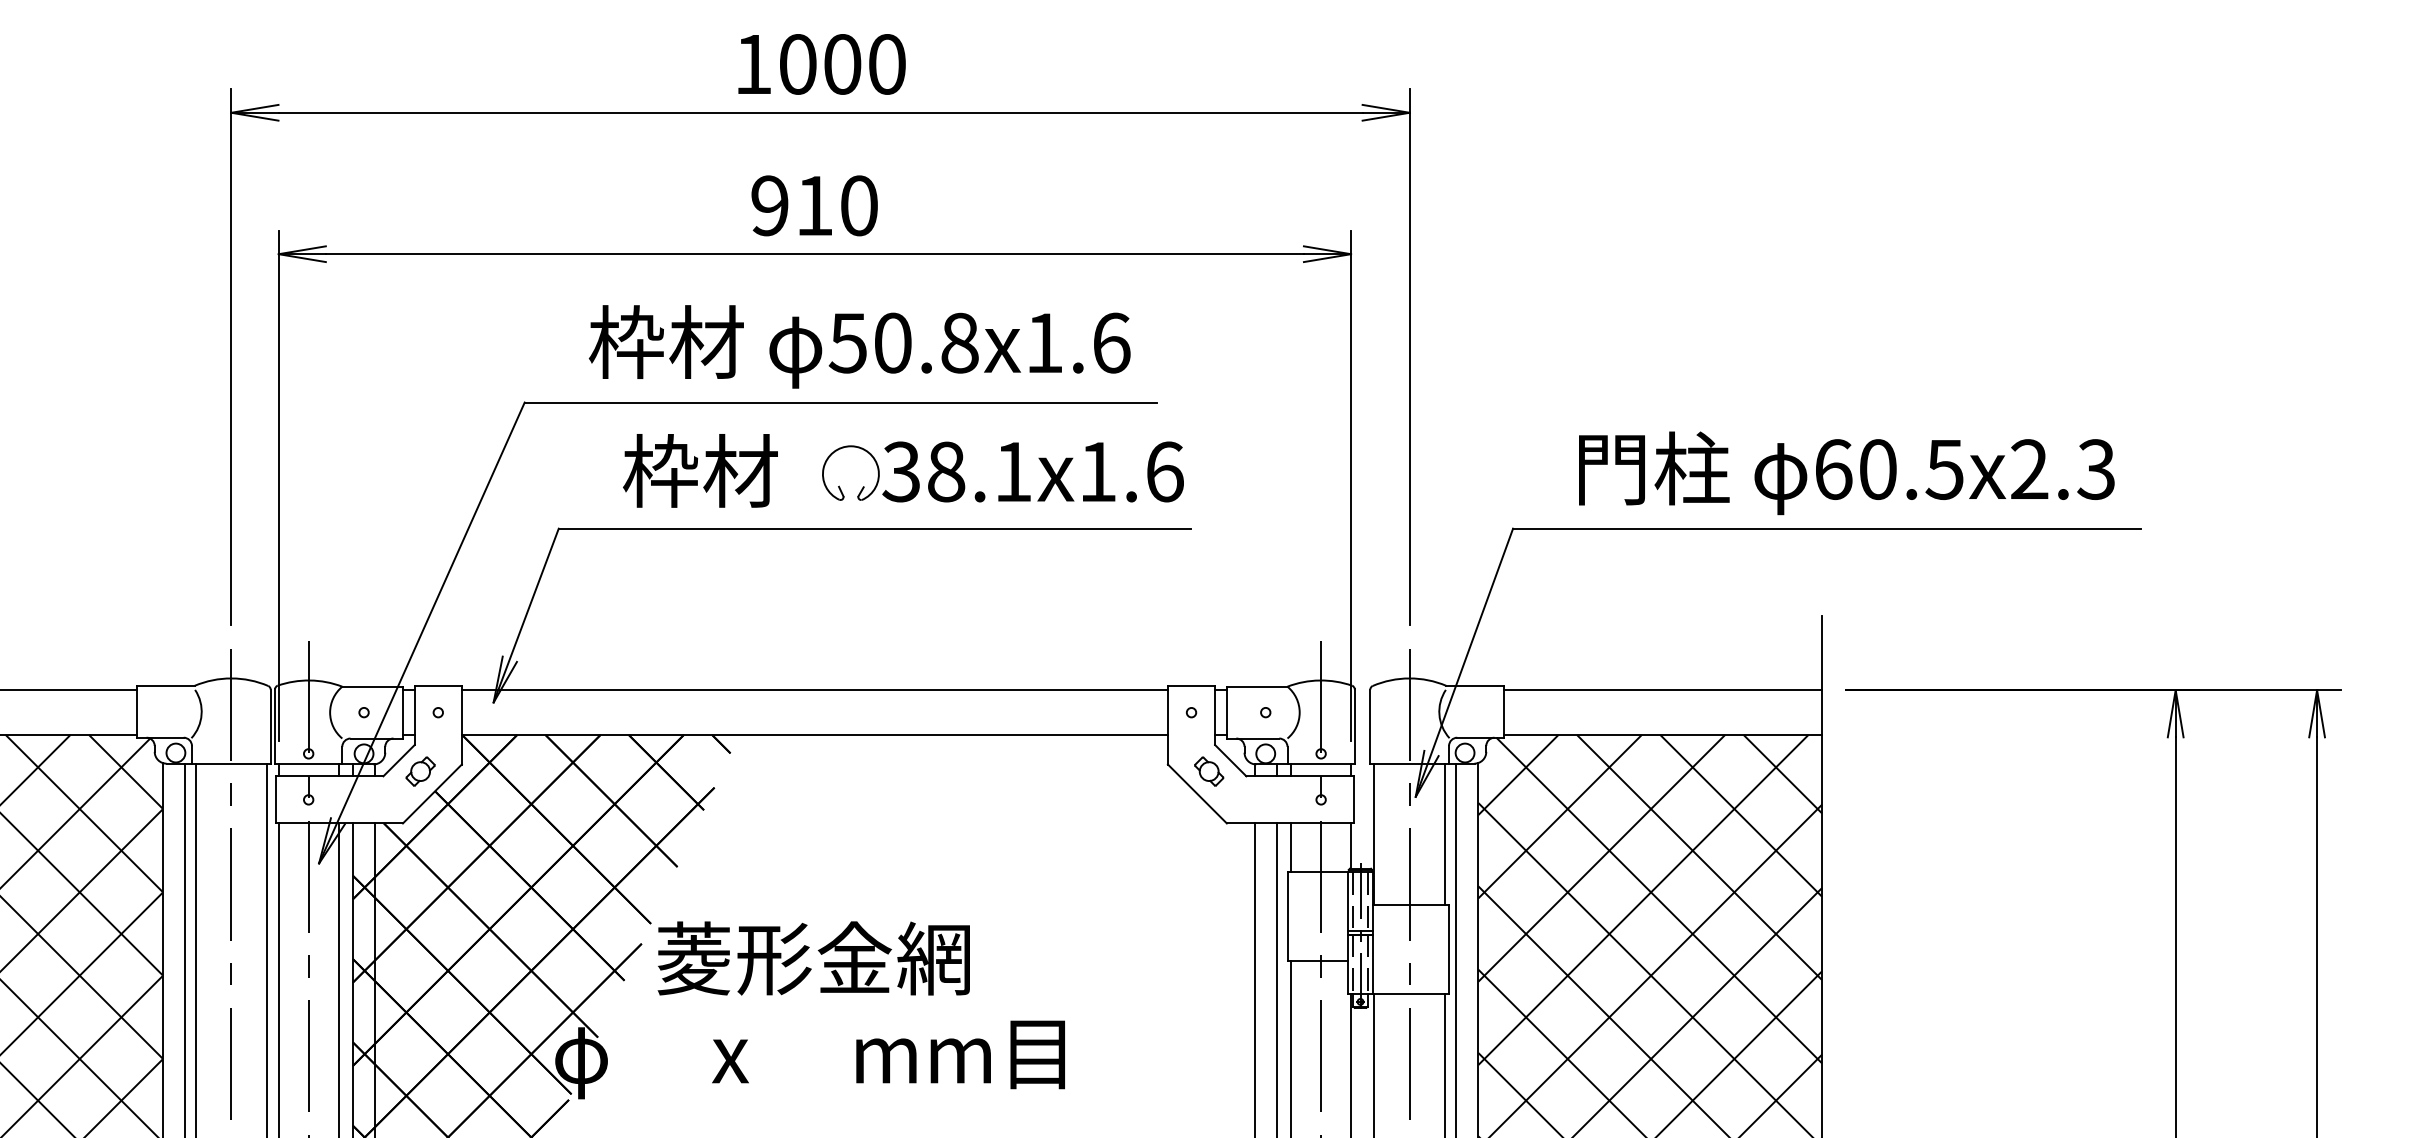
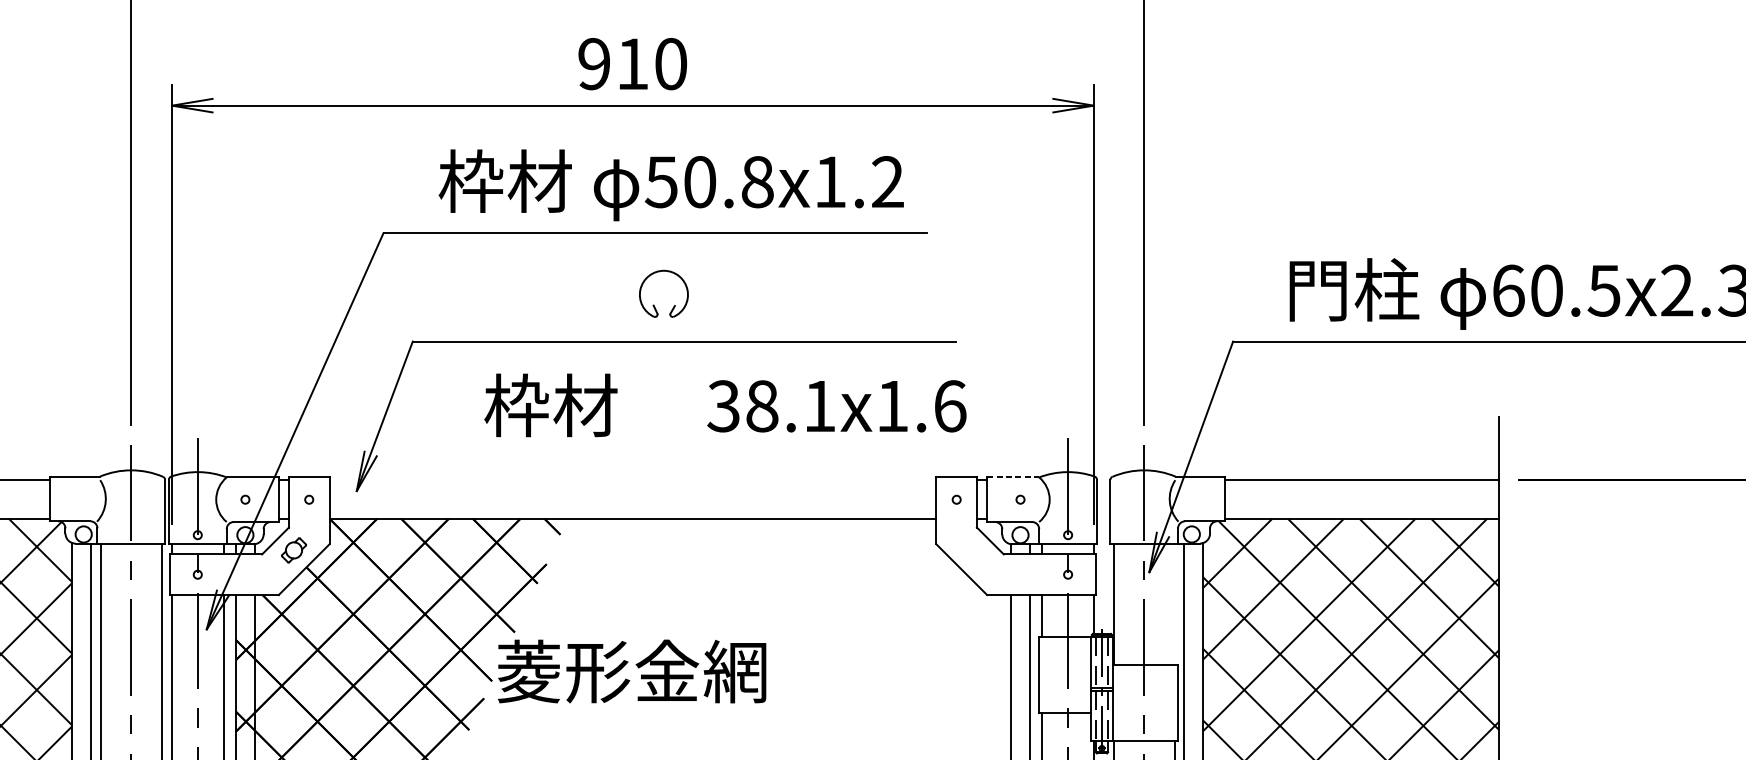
text: (1111, 342) -> (887, 181), 50.8x1.6 -> 50.8x1.2
text: (903, 470) -> (725, 405), moved
line: (1257, 686) -> (1013, 477), solid -> dashed
line: (814, 690) -> (632, 480), removed
part: (1209, 771) -> (972, 550), removed
line: (1445, 834) -> (1175, 604), removed
text: (813, 958) -> (631, 671), moved

